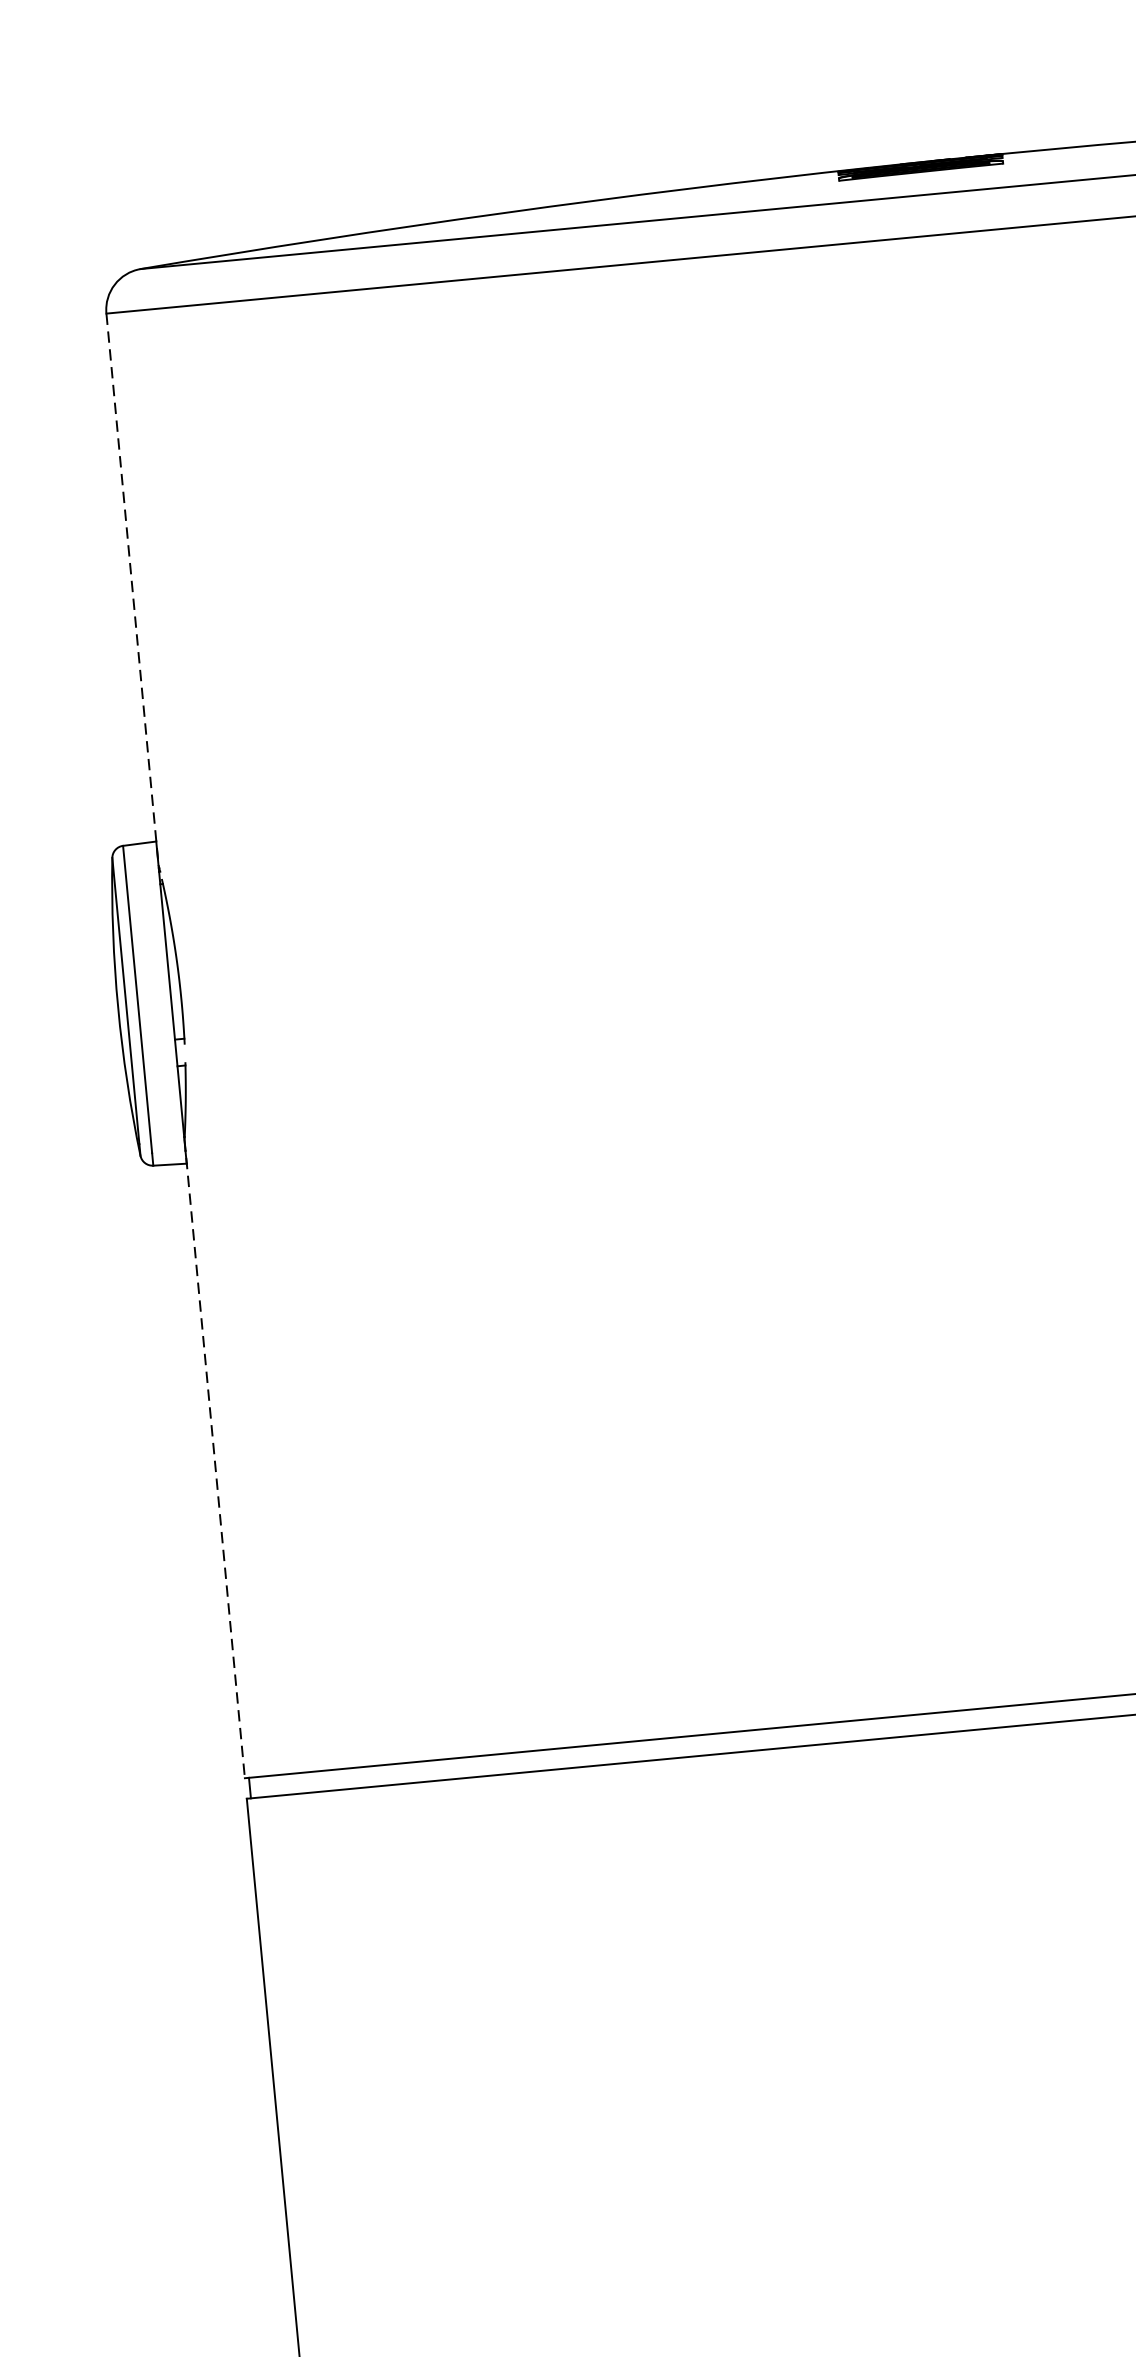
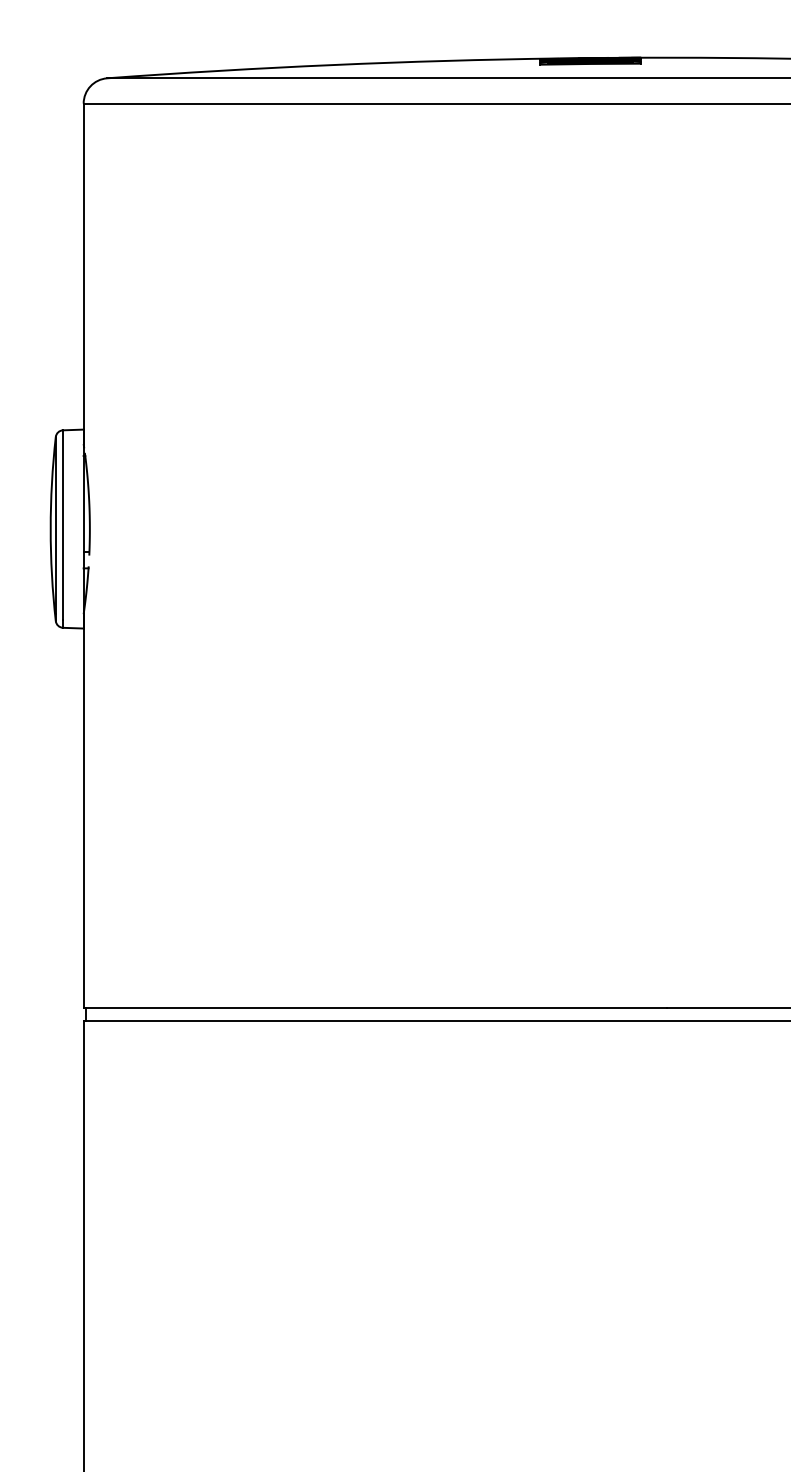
line: (132, 590) -> (83, 274), dashed -> solid
line: (214, 1459) -> (83, 811), dashed -> solid

